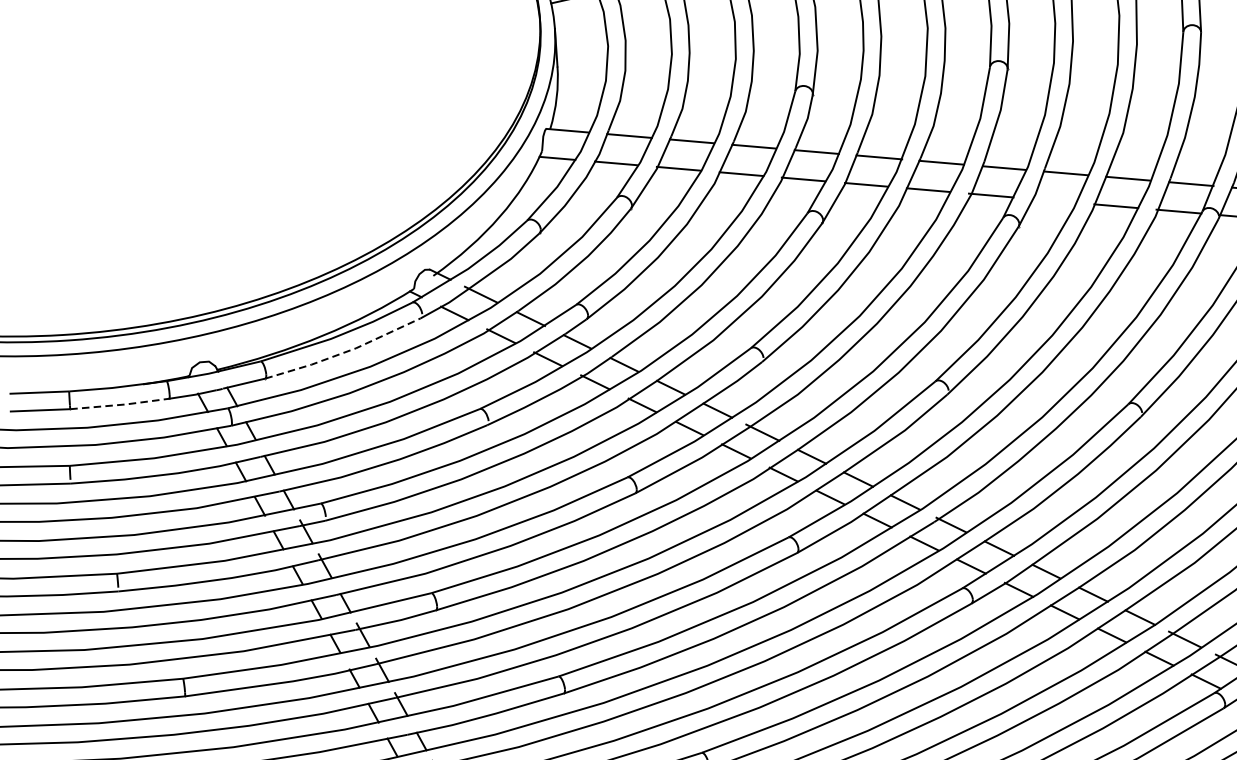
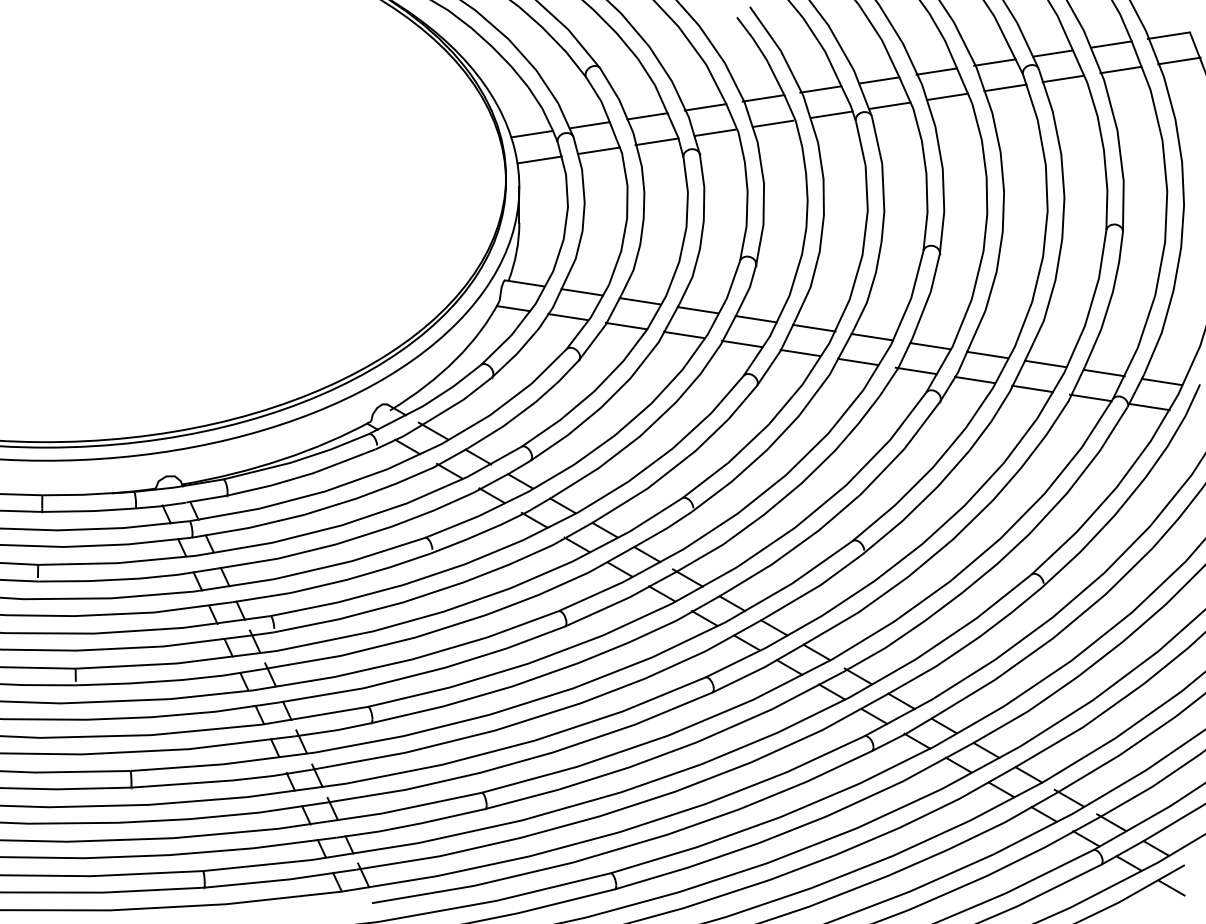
line: (1053, 200) -> (974, 379), added
line: (343, 352) -> (301, 476), dashed -> solid
line: (120, 405) -> (89, 511), dashed -> solid

